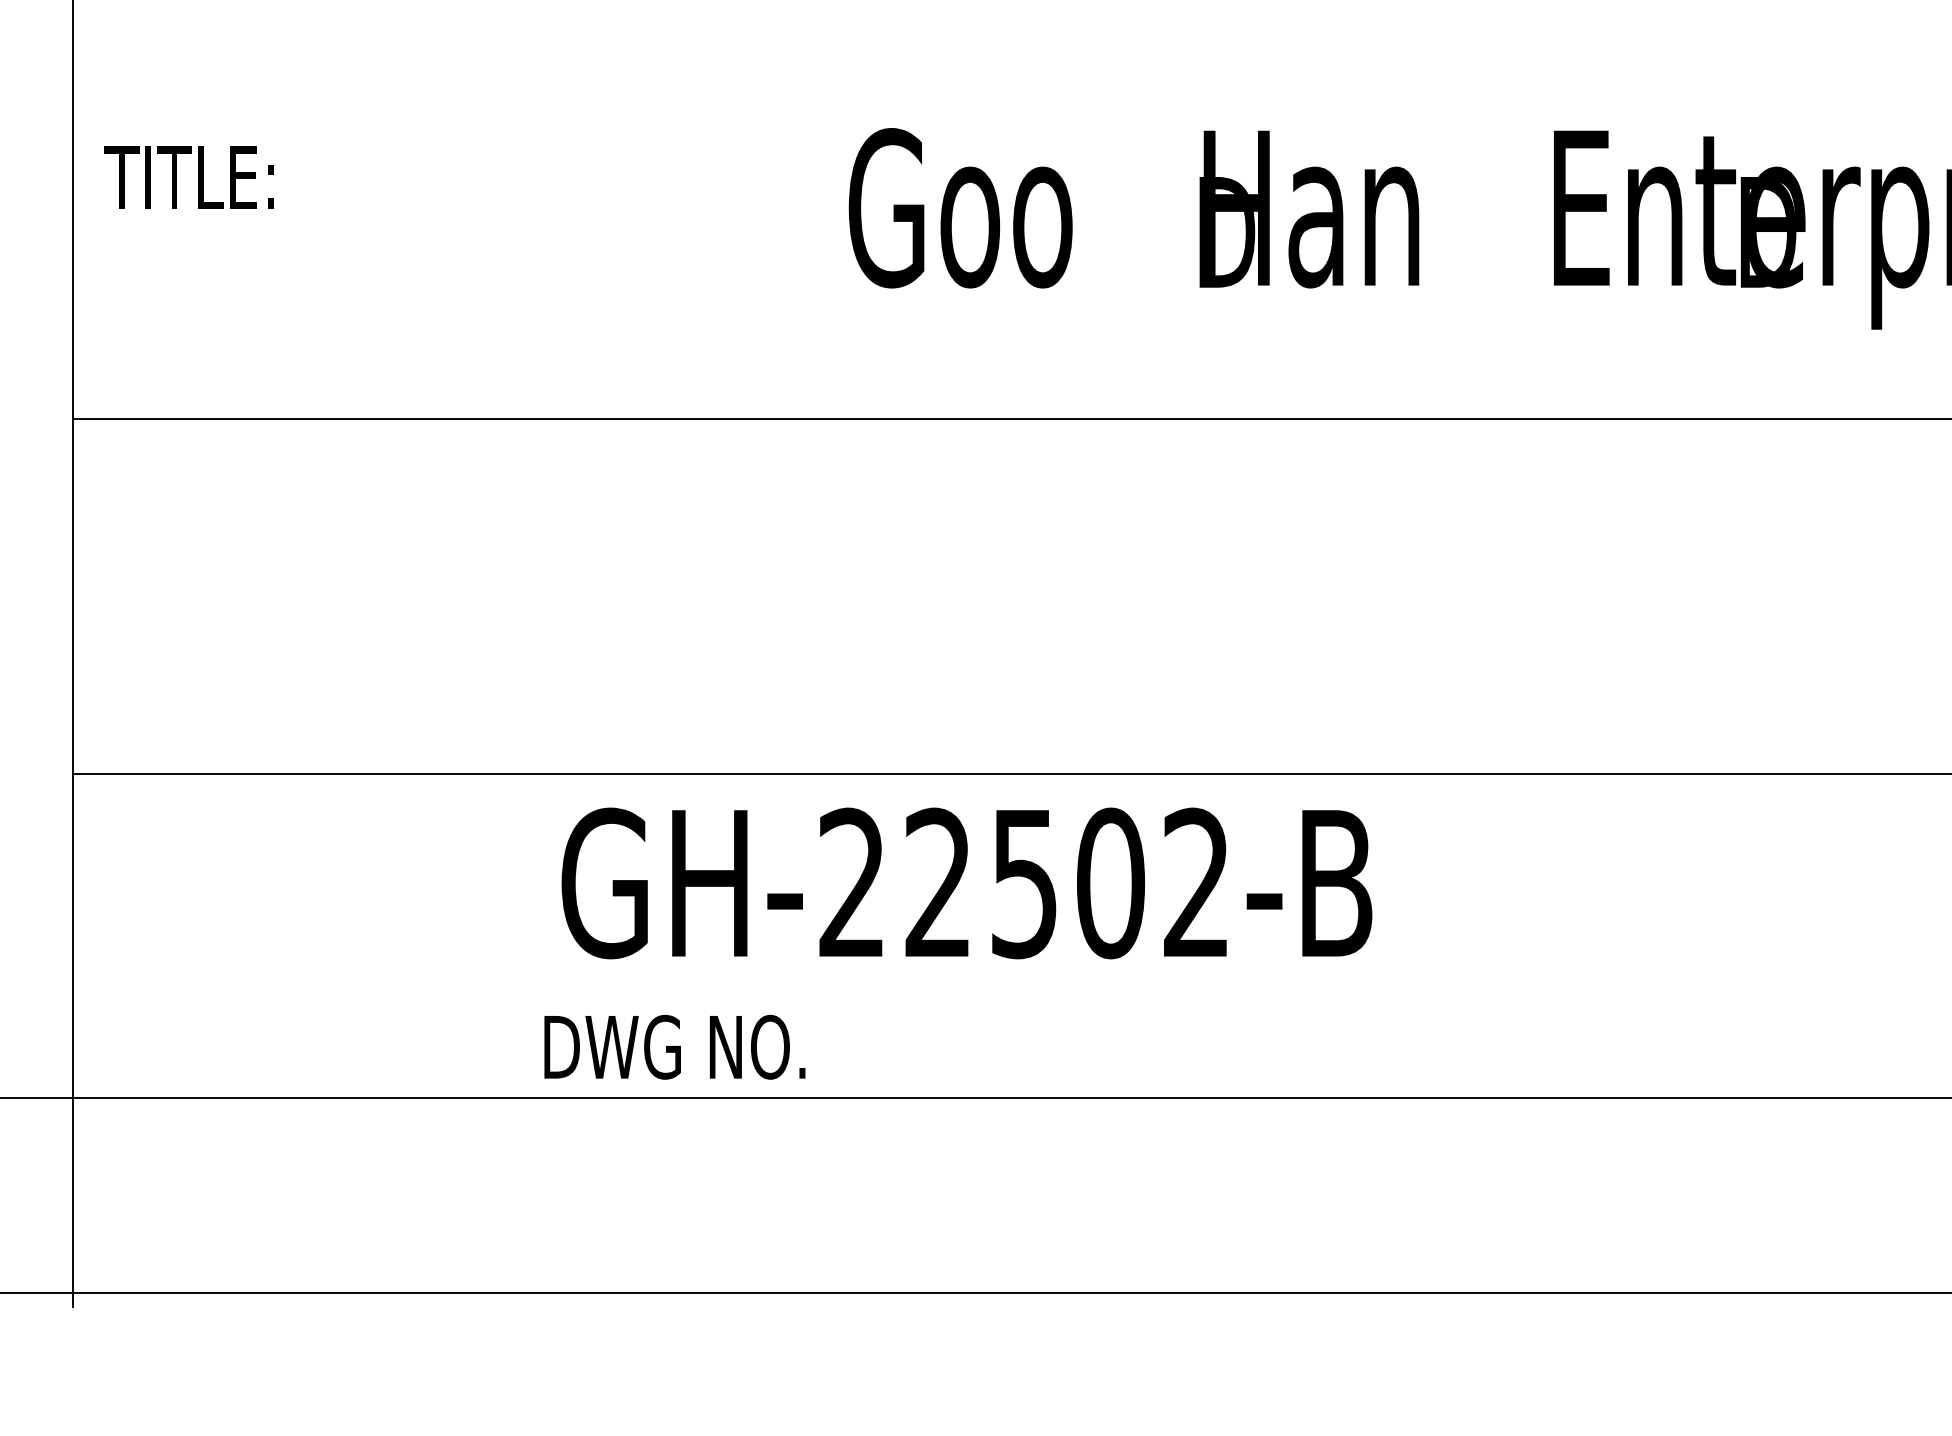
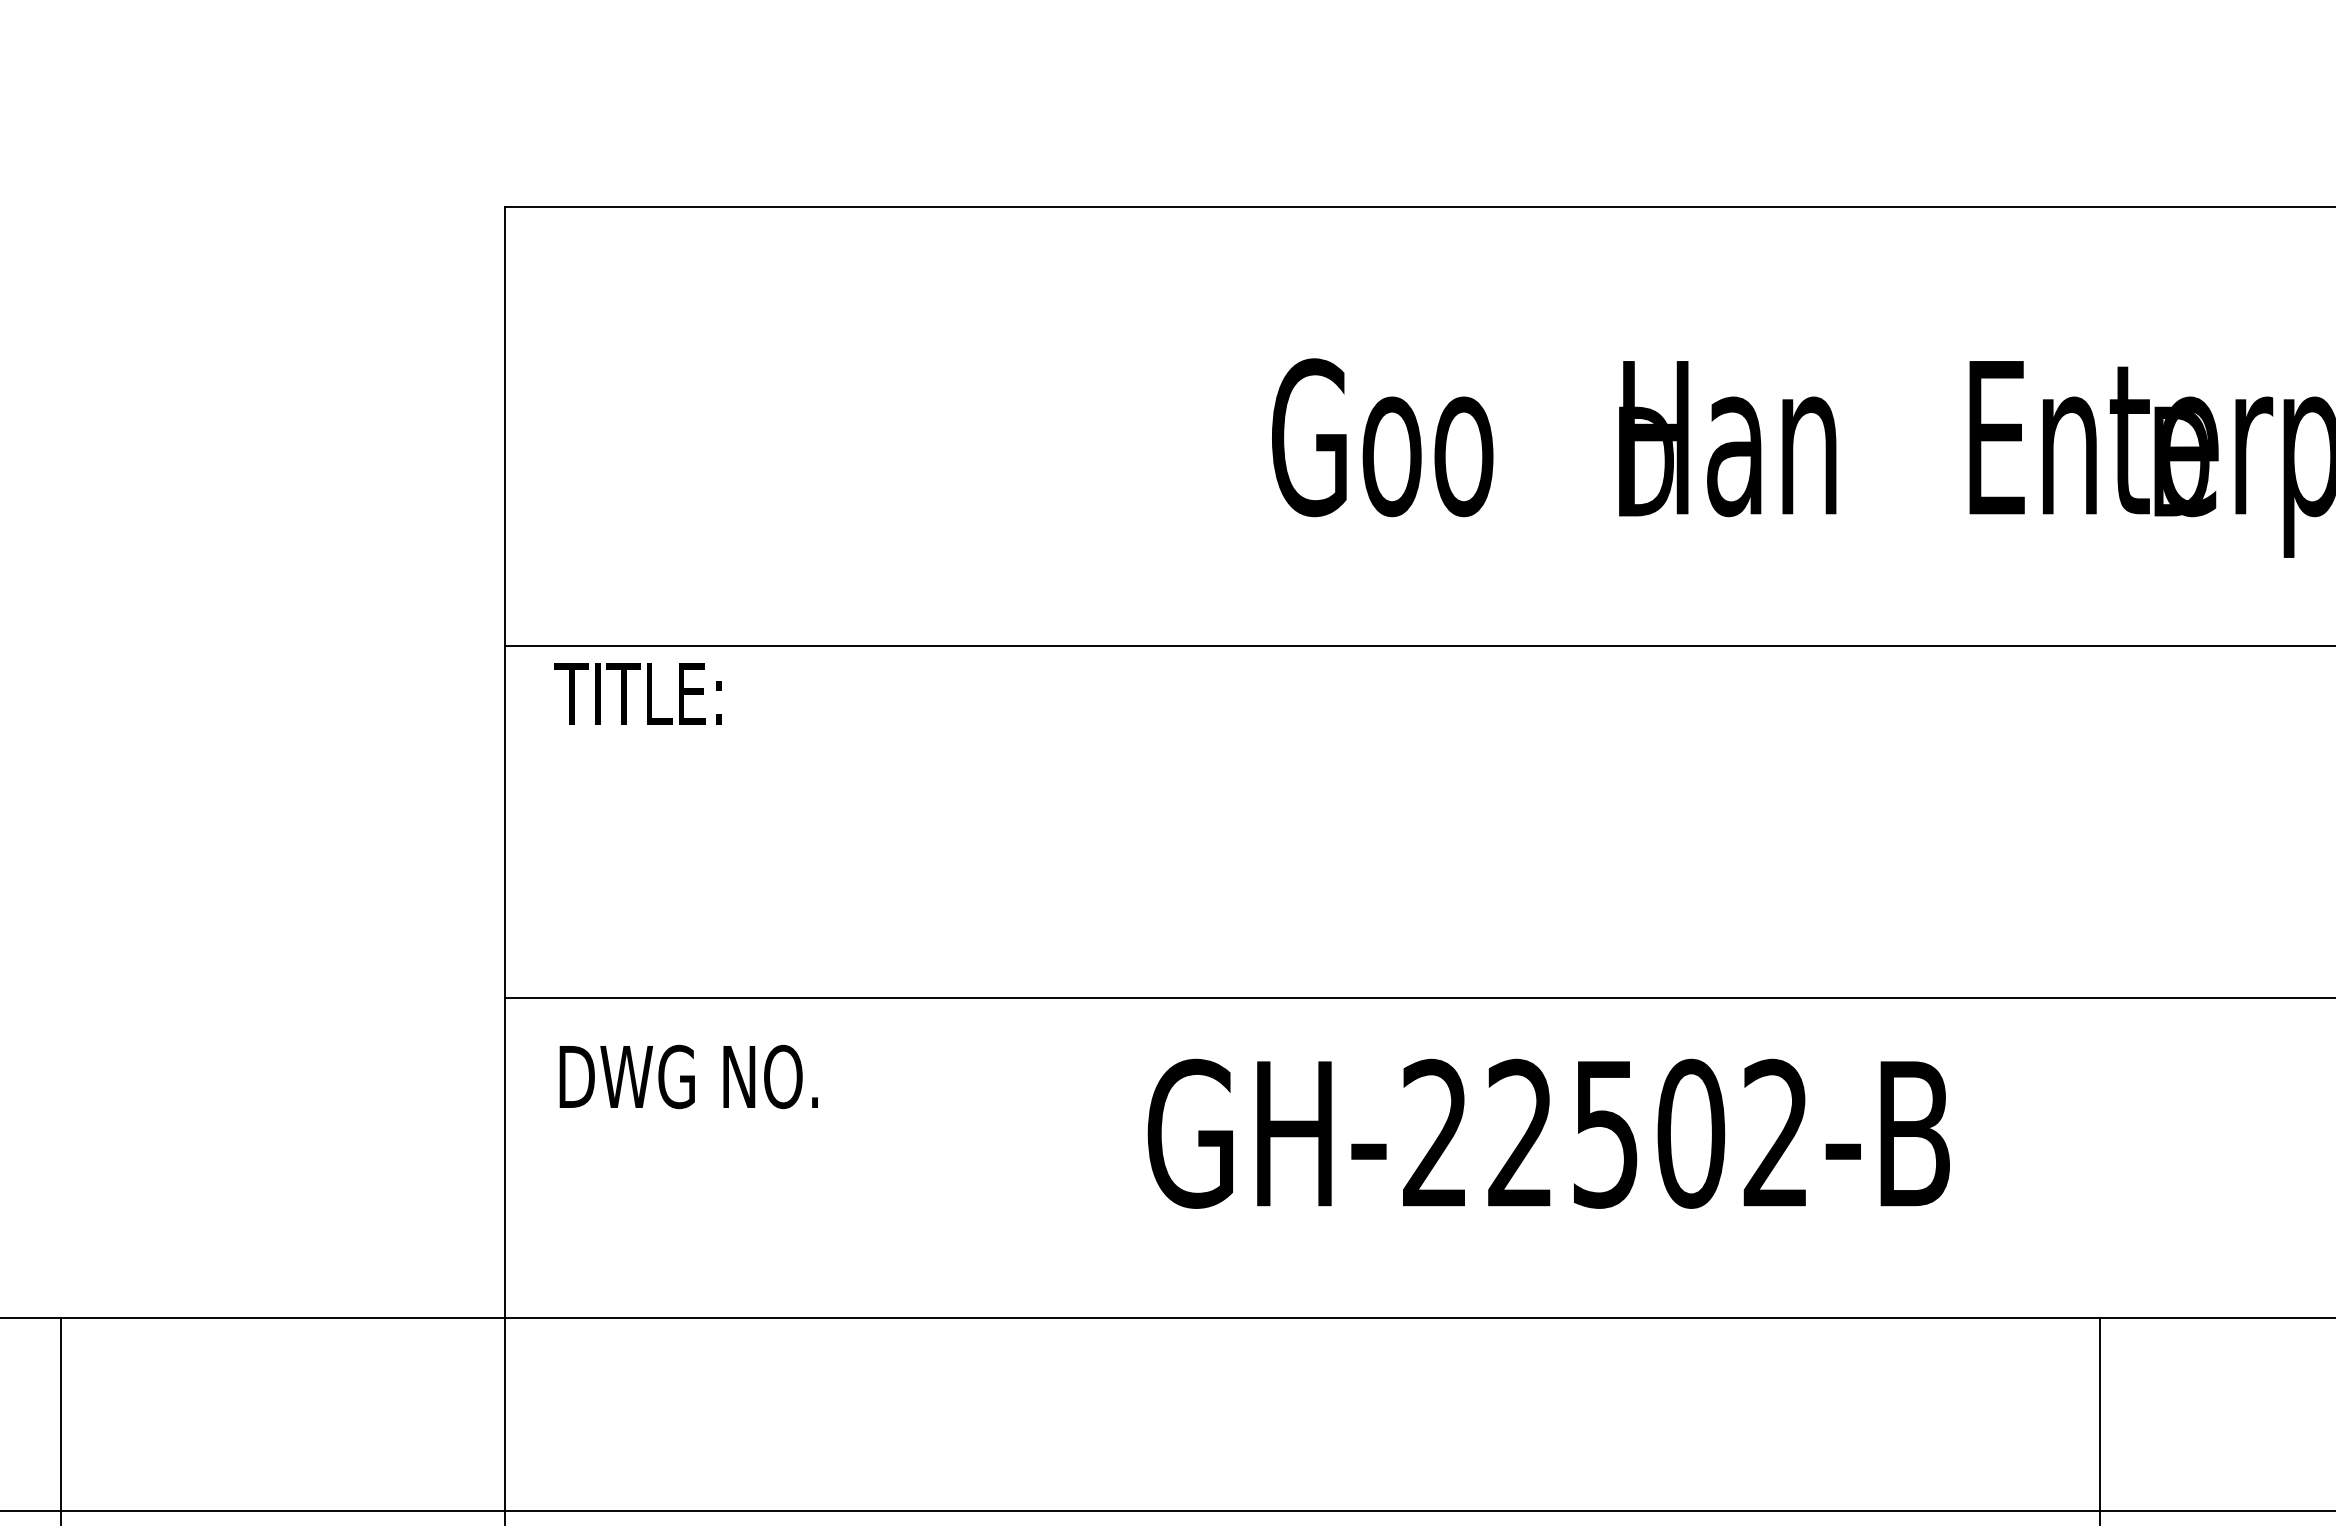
text: (188, 177) -> (637, 693), moved
text: (966, 883) -> (1548, 1133), moved
text: (674, 1046) -> (688, 1076), moved
line: (1685, 1202) -> (2099, 1421), added

